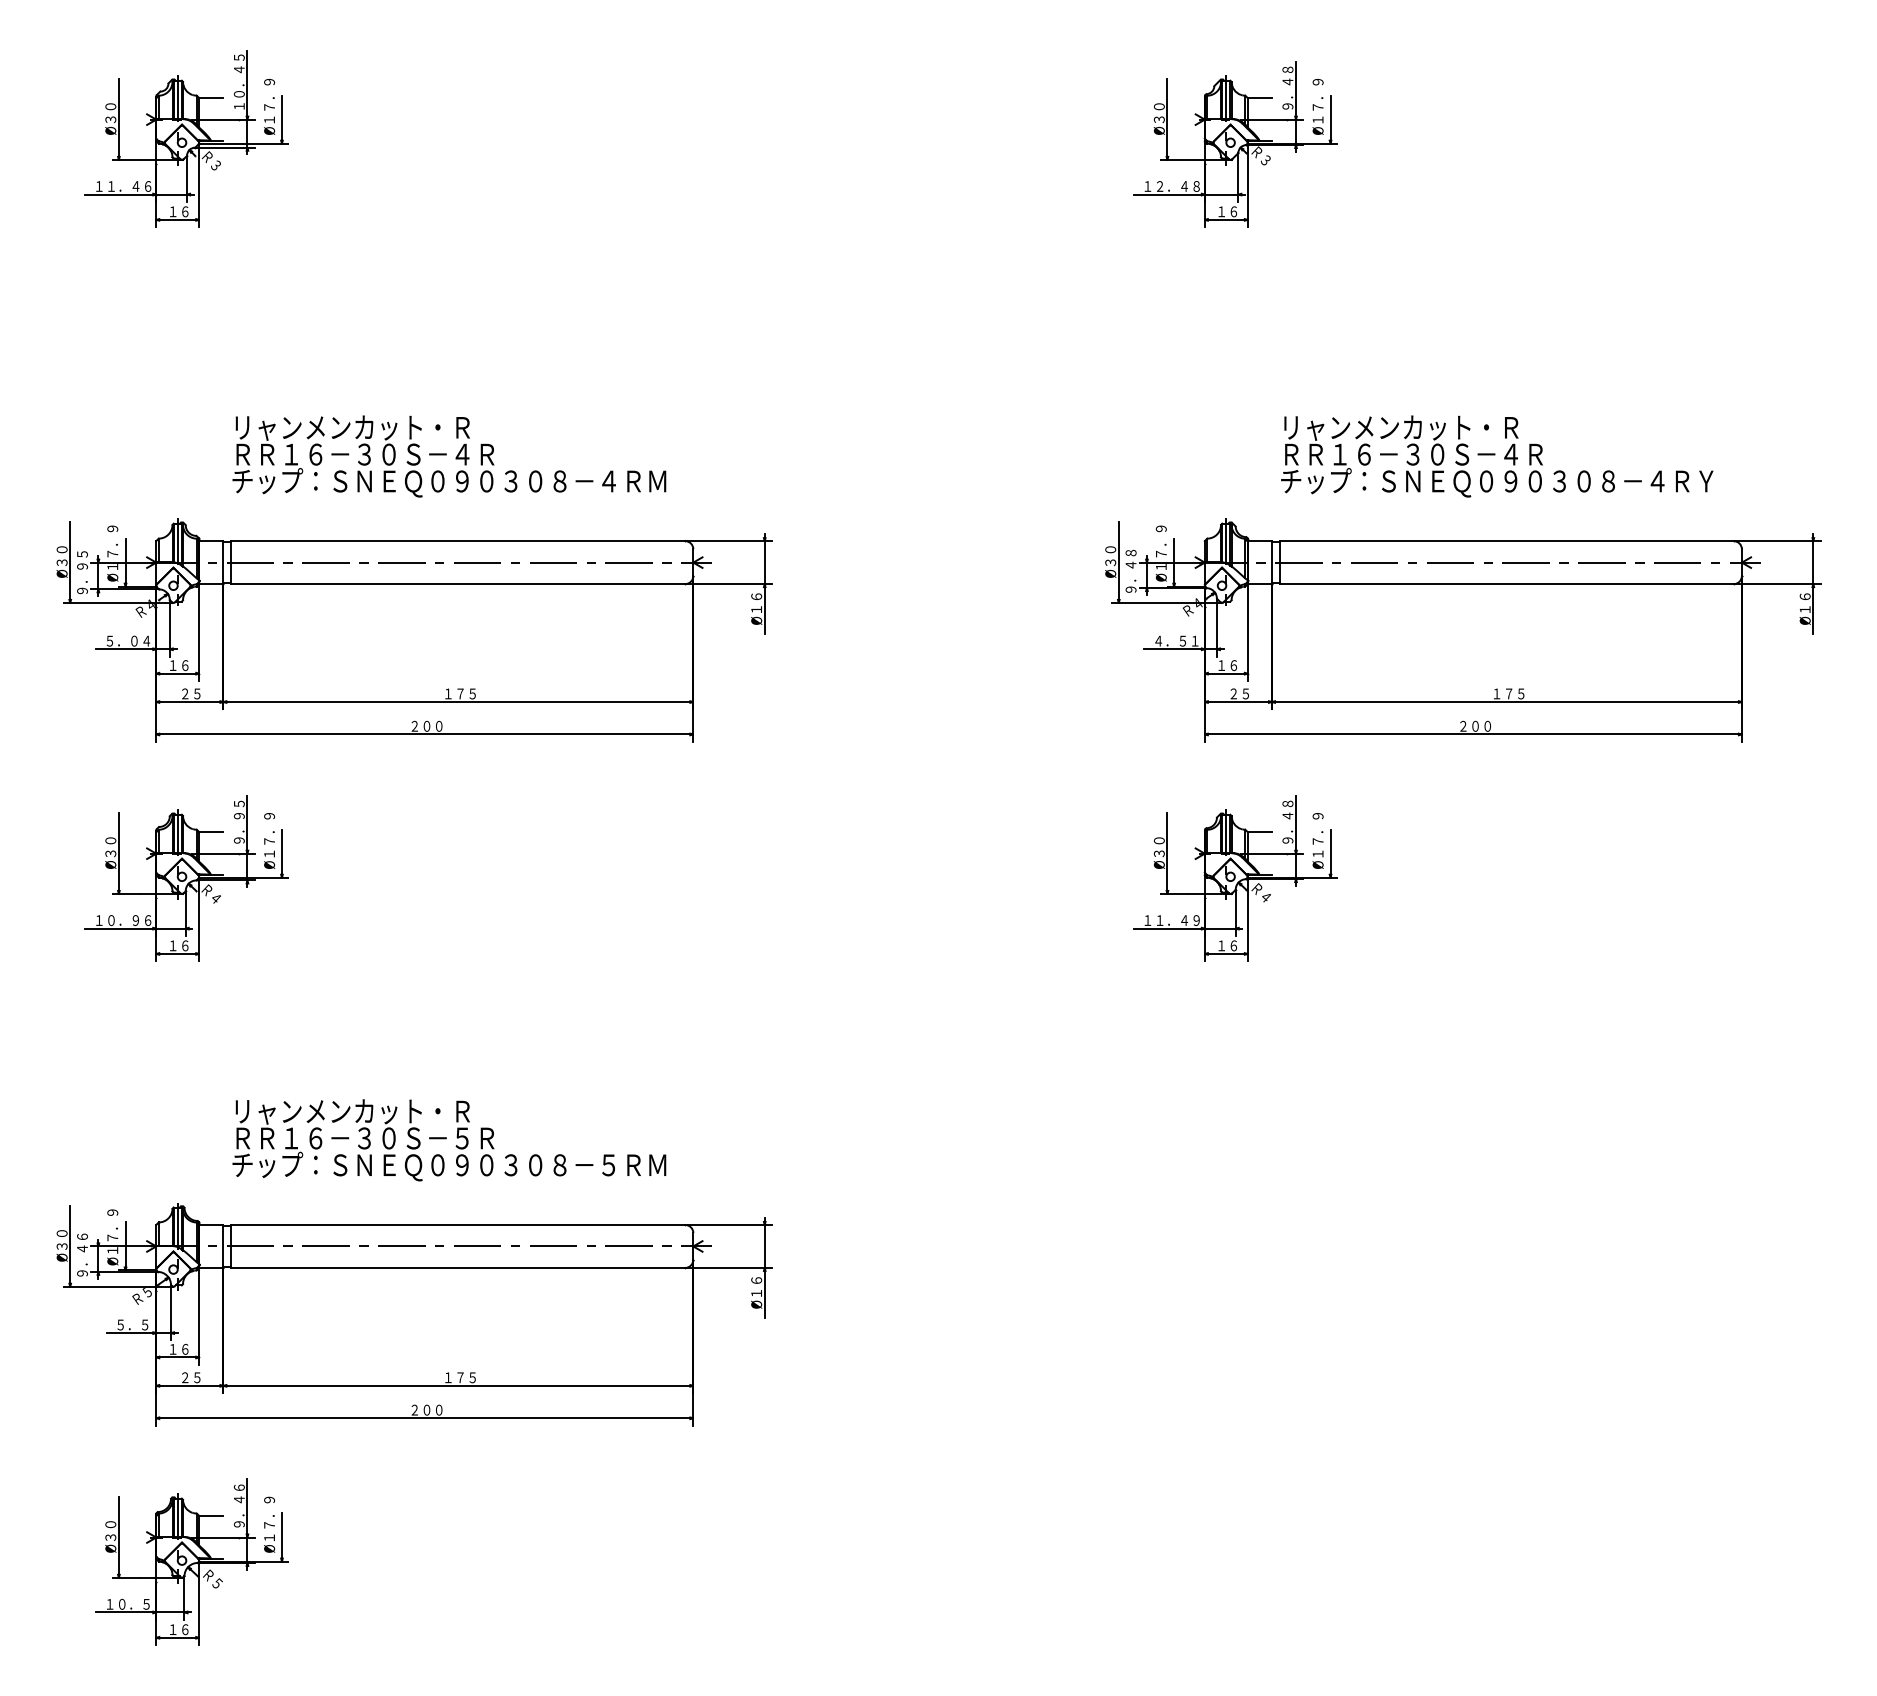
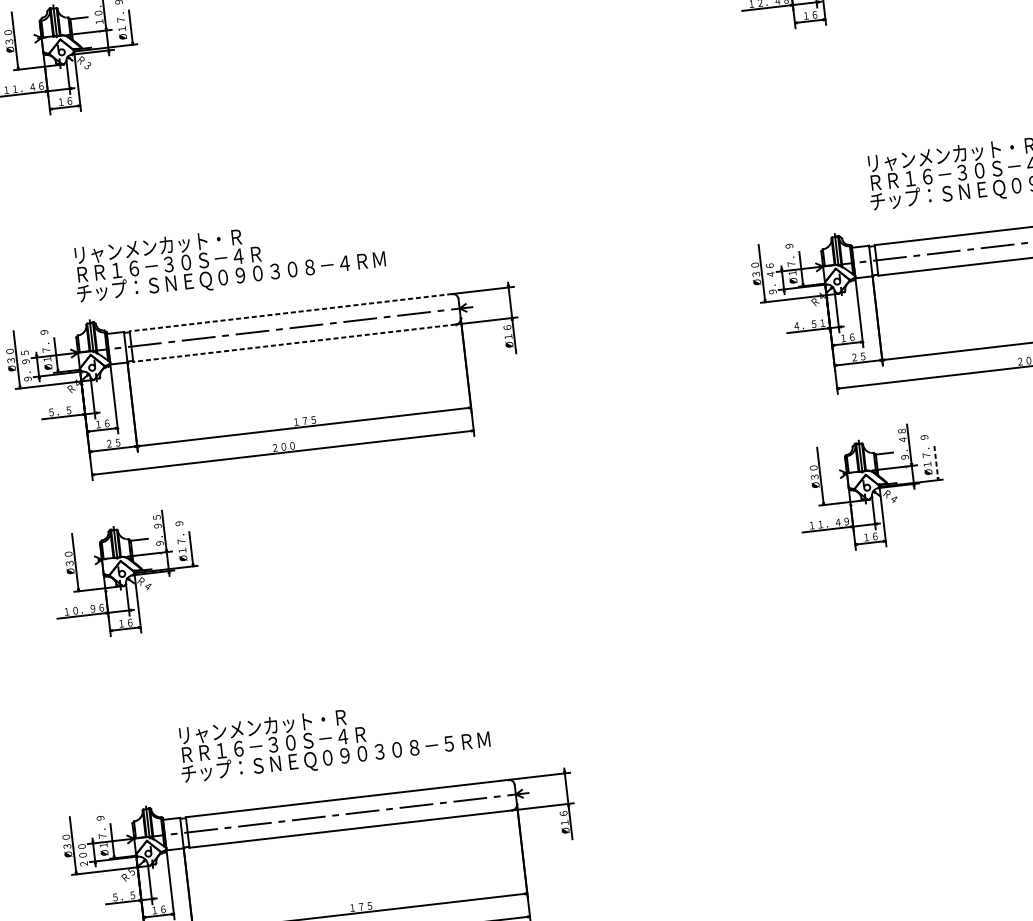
text: (449, 456) -> (229, 258), moved
line: (458, 541) -> (291, 312), solid -> dashed
text: (1130, 553) -> (769, 266), ９．４８ -> ９．４６
line: (458, 584) -> (294, 343), solid -> dashed
text: (140, 640) -> (73, 409), ５．０４ -> ５．５
line: (1330, 854) -> (936, 463), solid -> dashed
text: (462, 1138) -> (342, 736), ＲＲ１６－３０Ｓ－５Ｒ -> ＲＲ１６－３０Ｓ－４Ｒ
text: (82, 1254) -> (82, 850), ９．４６ -> ２００

